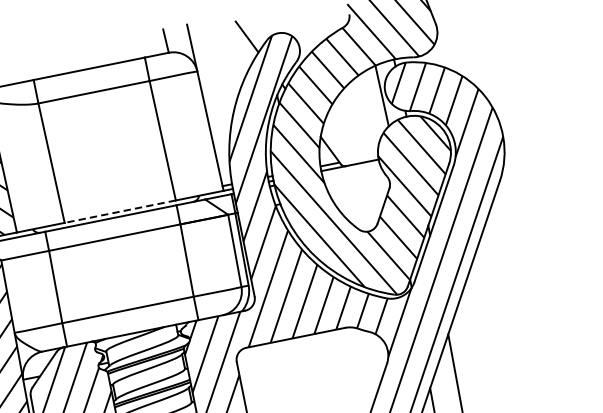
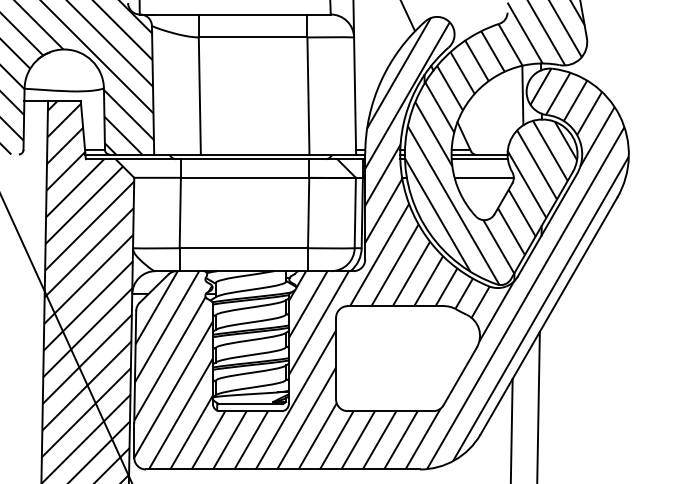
line: (350, 170) -> (479, 159), added
line: (358, 188) -> (483, 177), added
line: (119, 211) -> (254, 154), dashed -> solid

